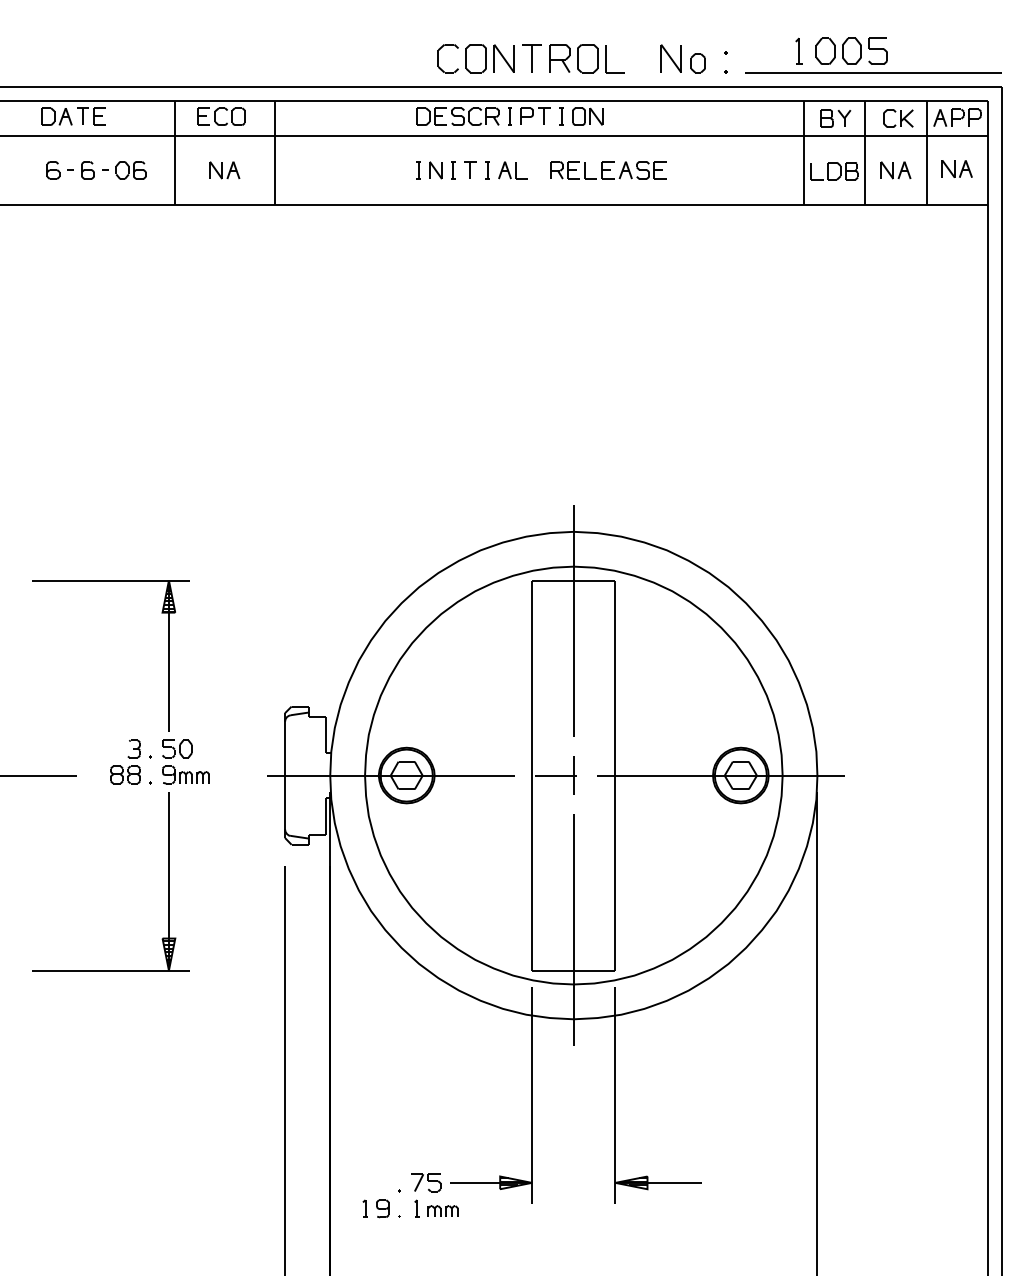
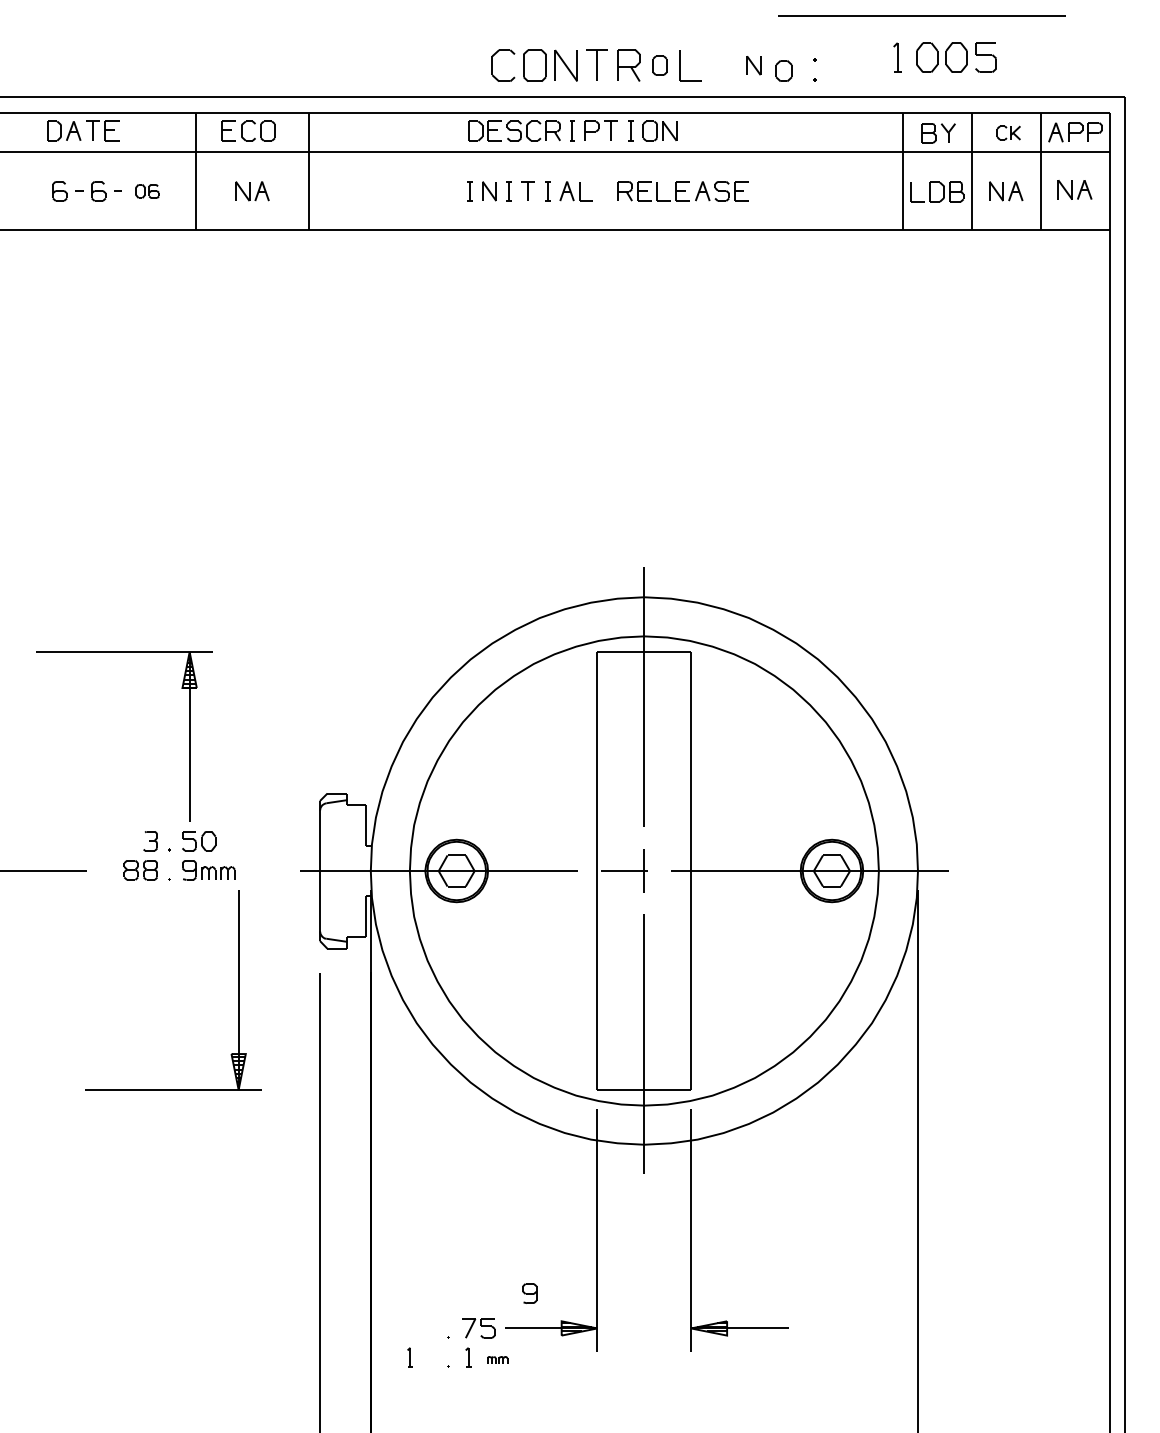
part: (587, 58) -> (659, 65), size x0.6
part: (670, 58) -> (753, 65), size x0.6
line: (873, 71) -> (921, 15), moved
part: (898, 118) -> (1008, 132), size x0.7
part: (131, 170) -> (147, 191), size x0.7
part: (168, 881) -> (238, 990), moved
part: (382, 1208) -> (529, 1293), moved
part: (443, 1210) -> (497, 1359), size x0.6

